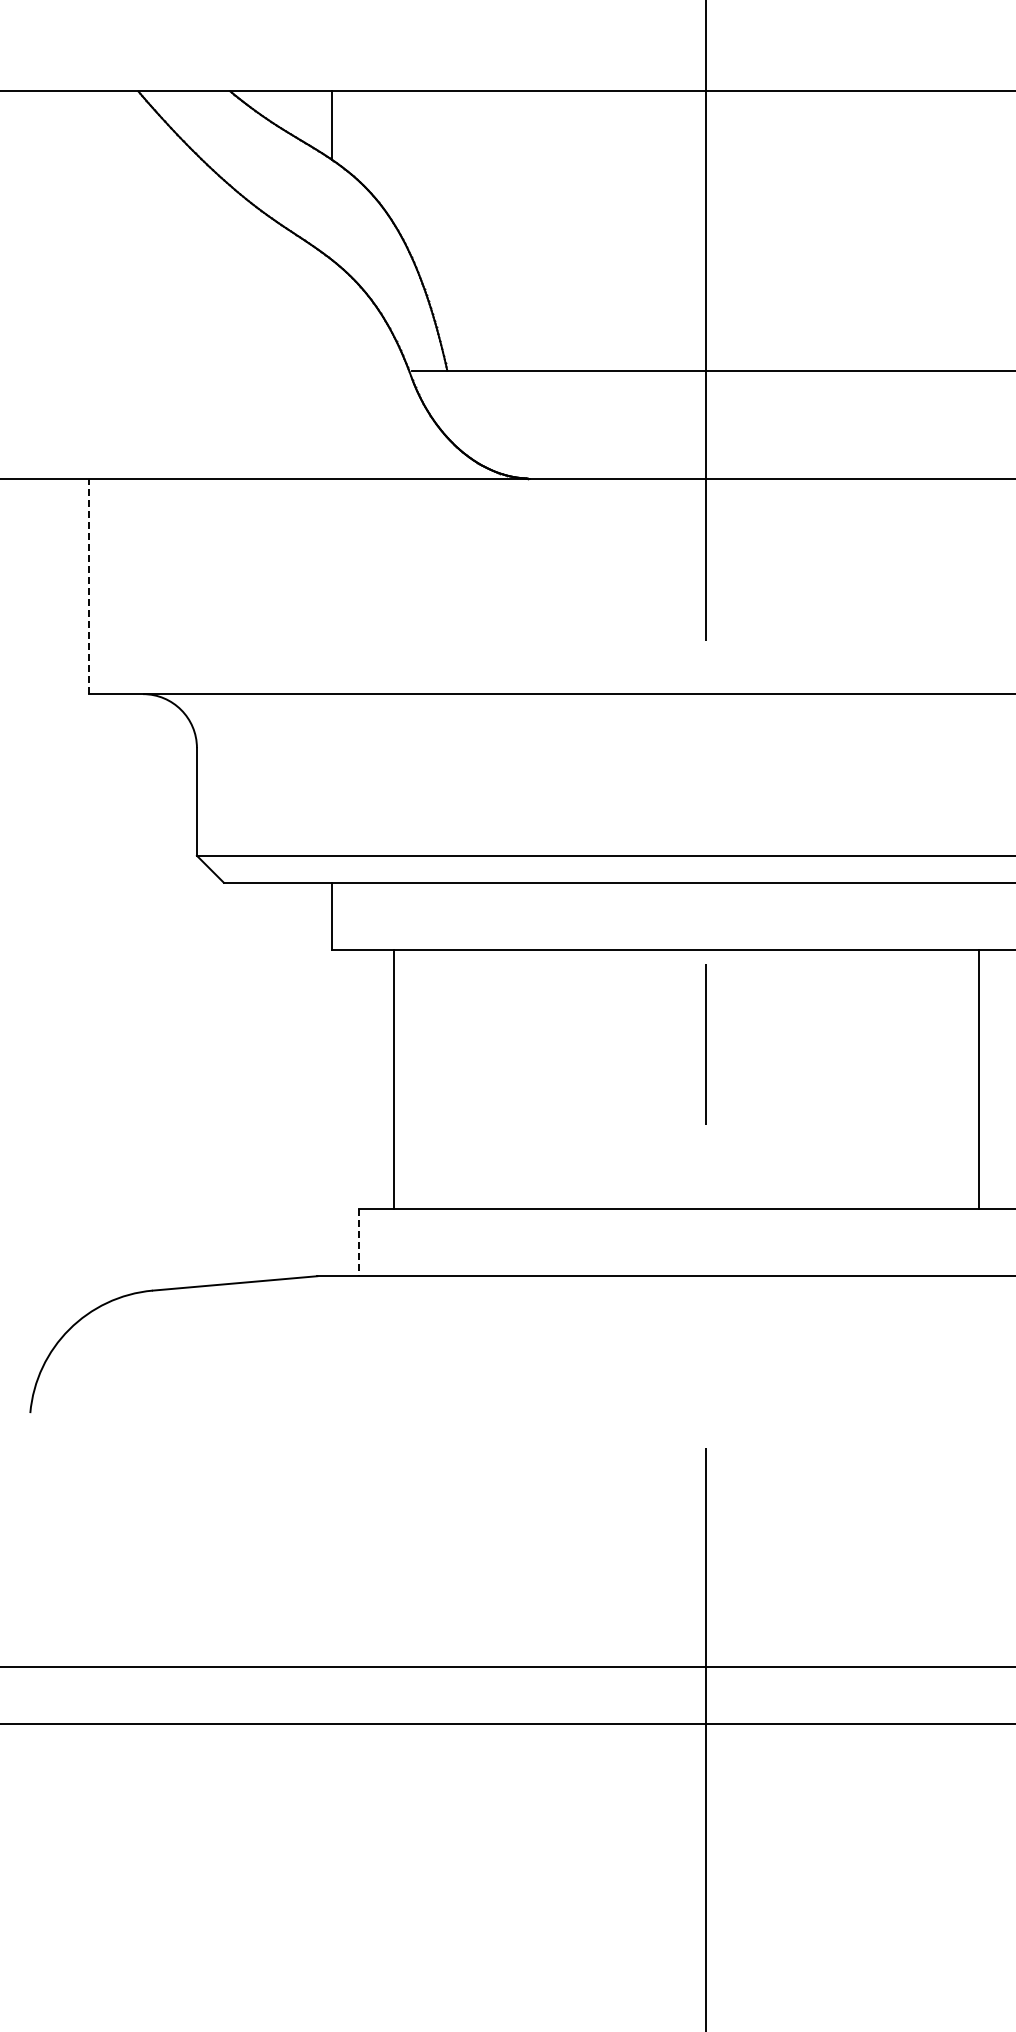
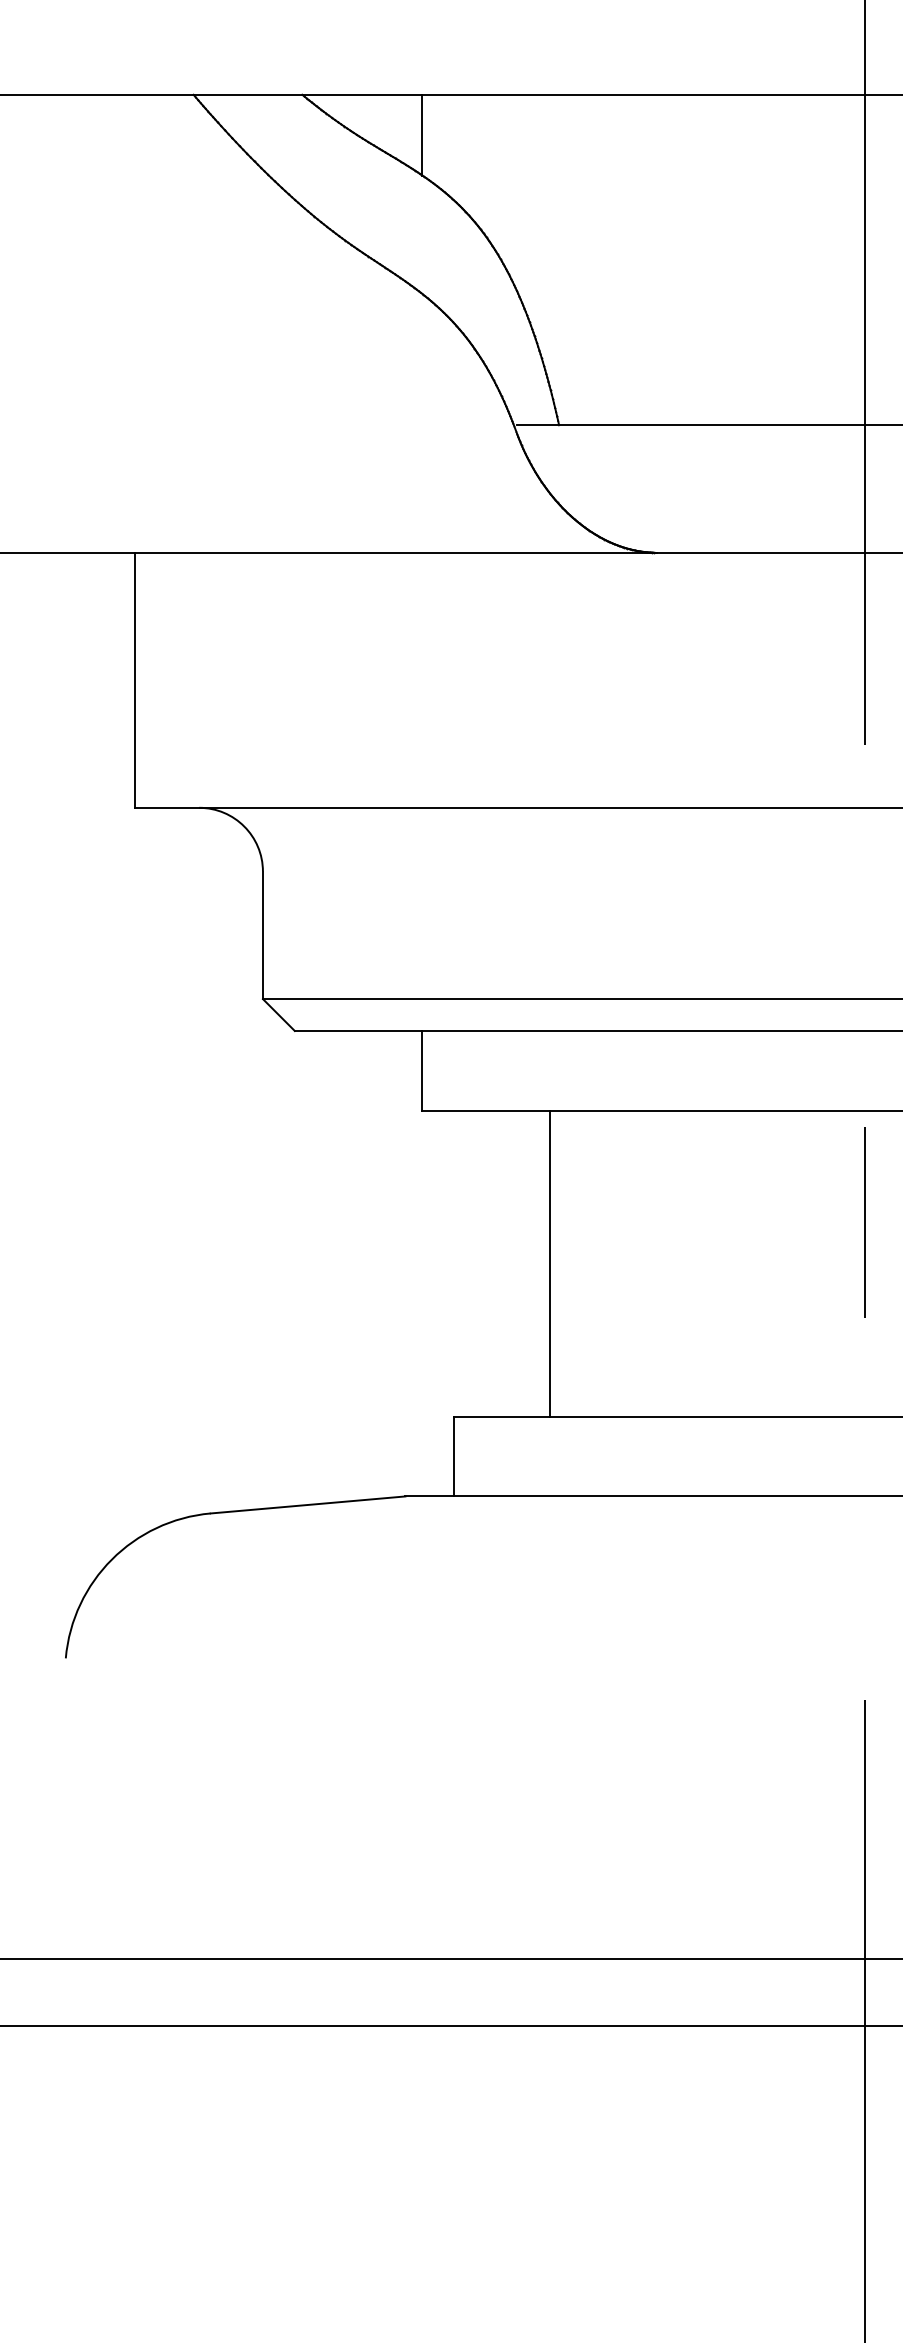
line: (89, 586) -> (135, 680), dashed -> solid
line: (393, 1079) -> (549, 1263), moved
line: (358, 1242) -> (454, 1456), dashed -> solid

